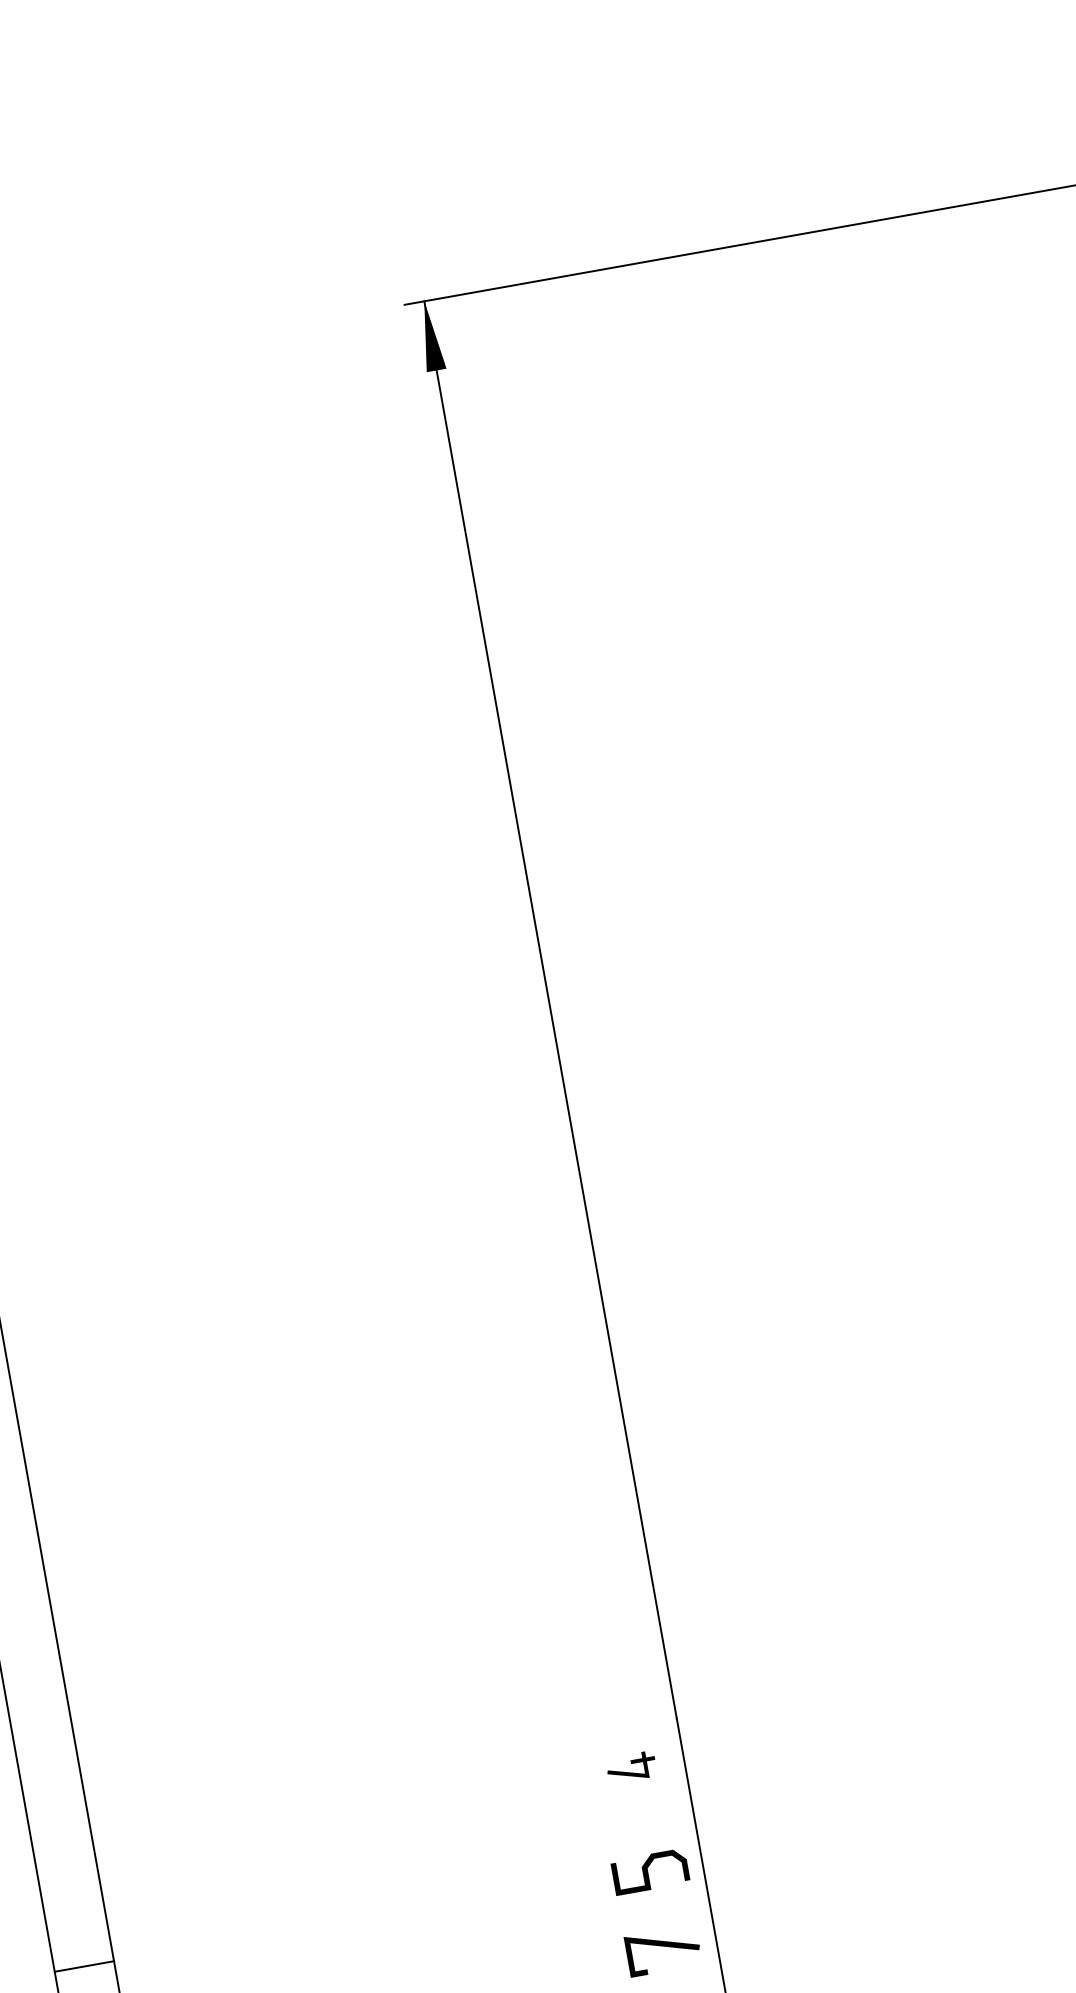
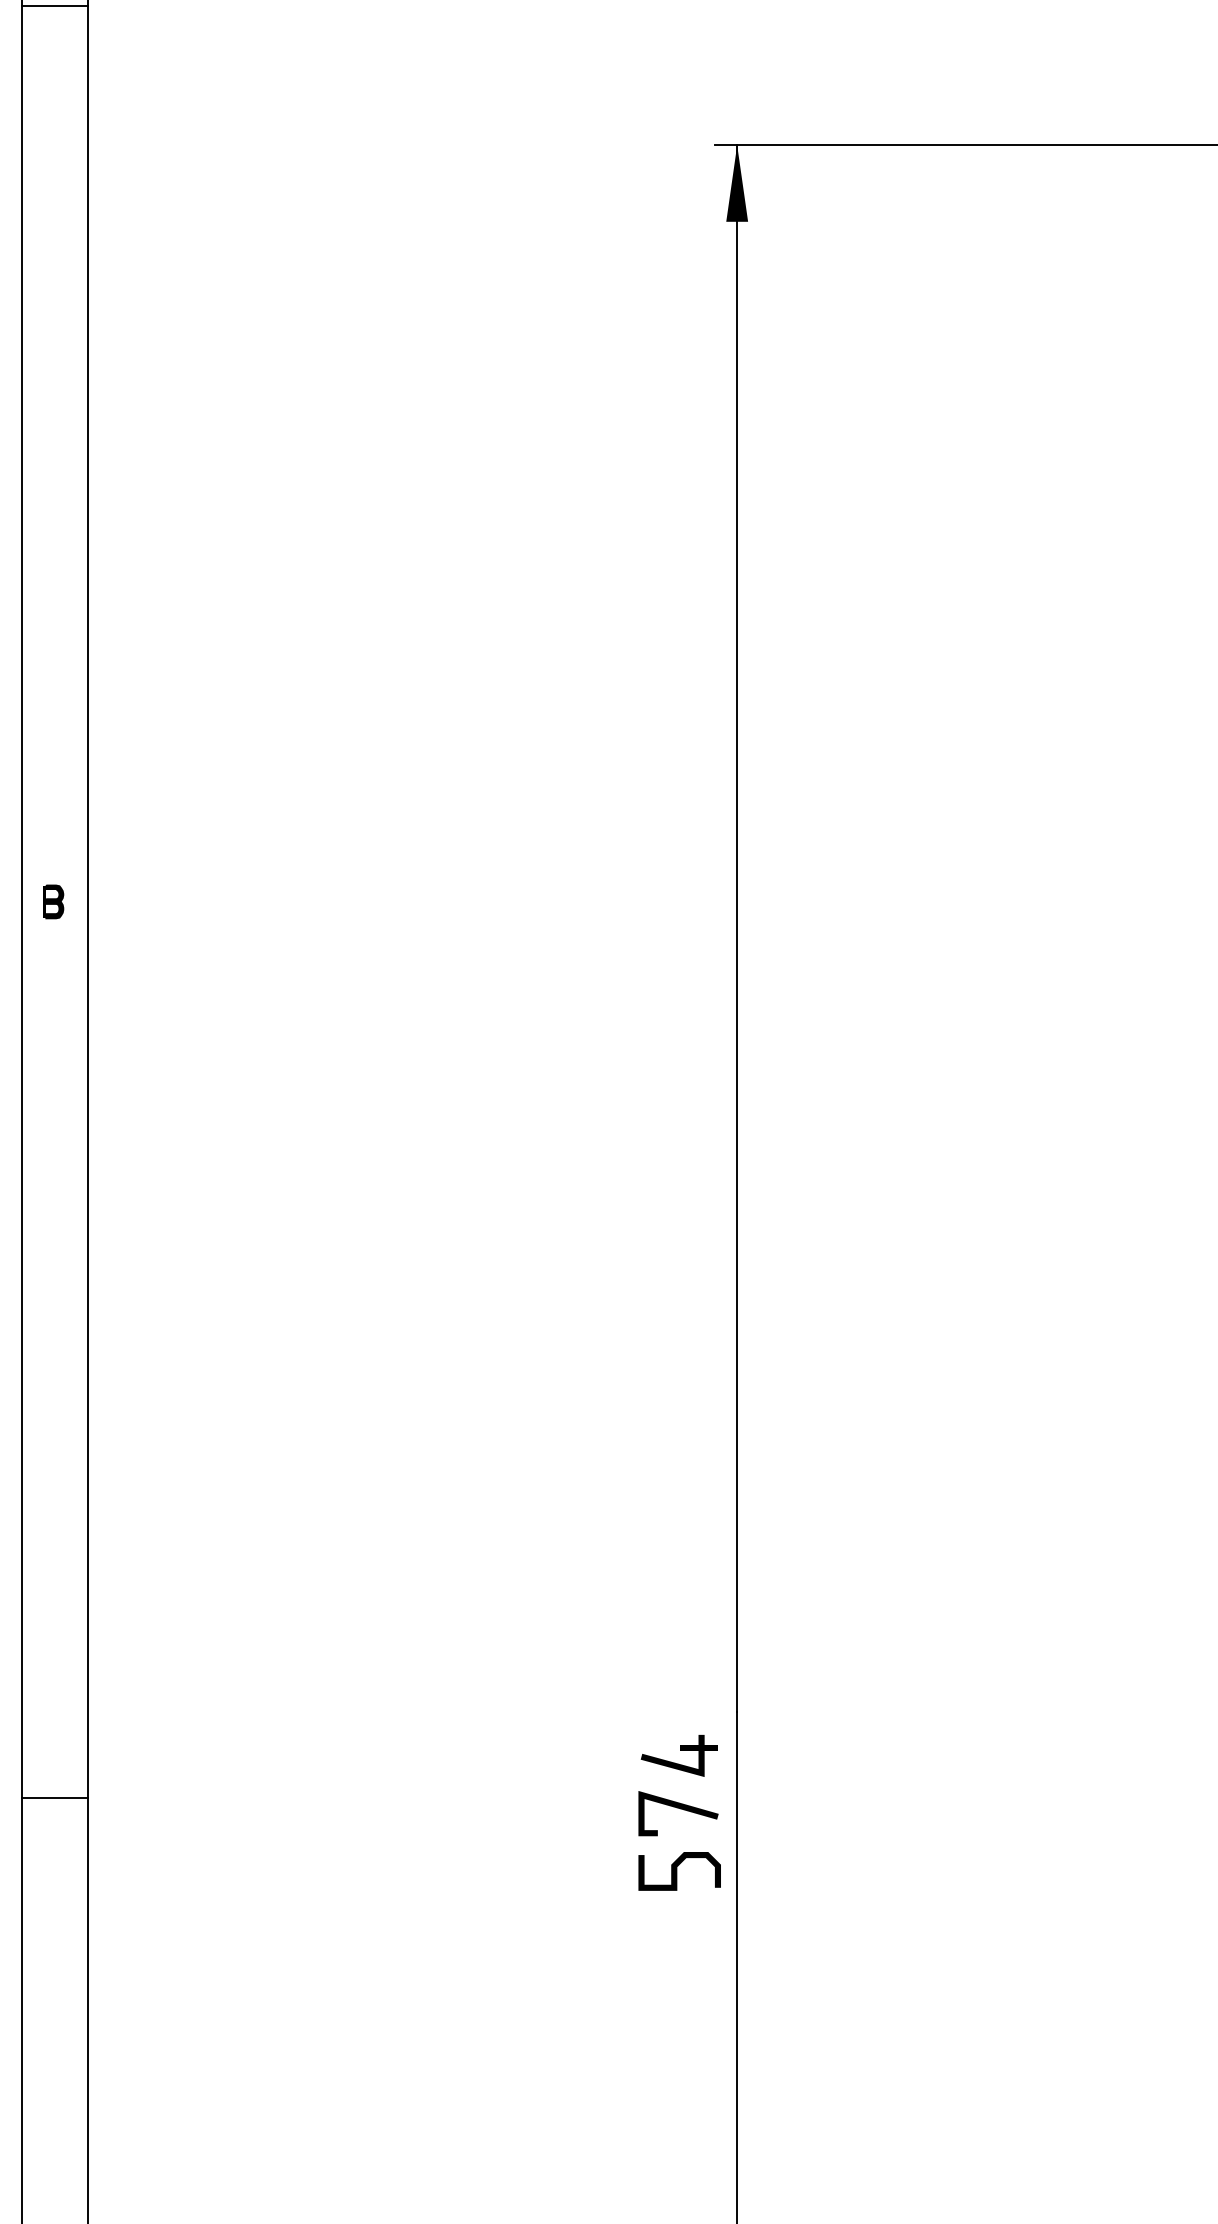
part: (630, 1767) -> (678, 1755), size x1.43
line: (664, 1946) -> (680, 1809), moved
line: (83, 1966) -> (54, 1797), moved

